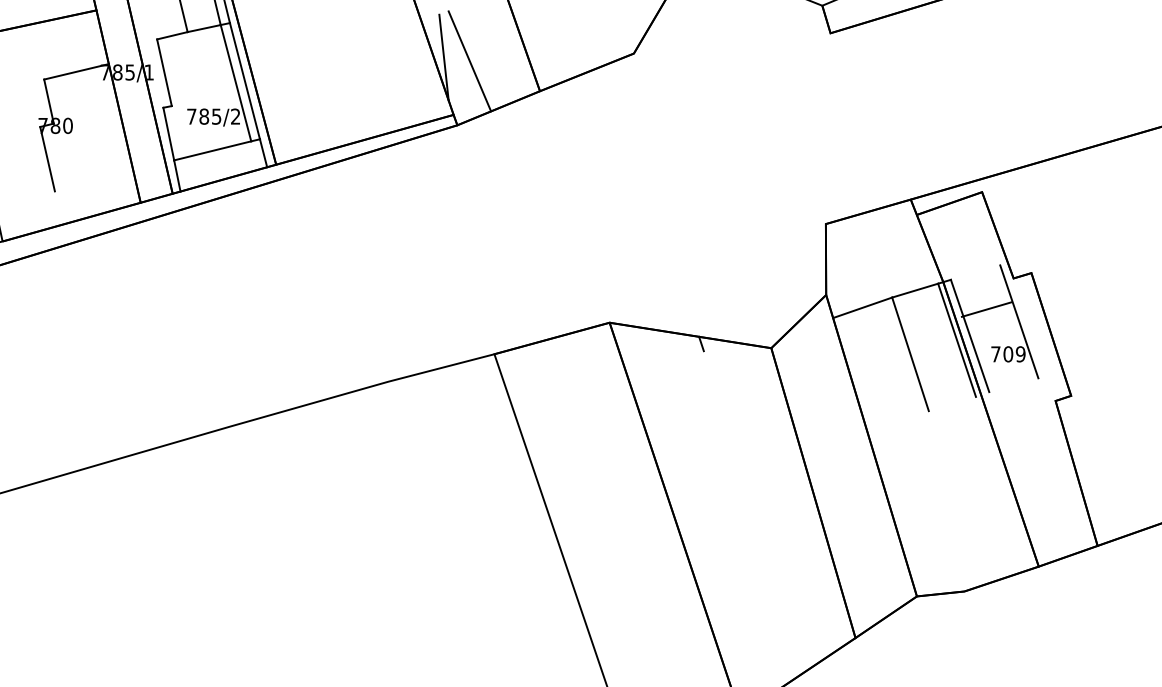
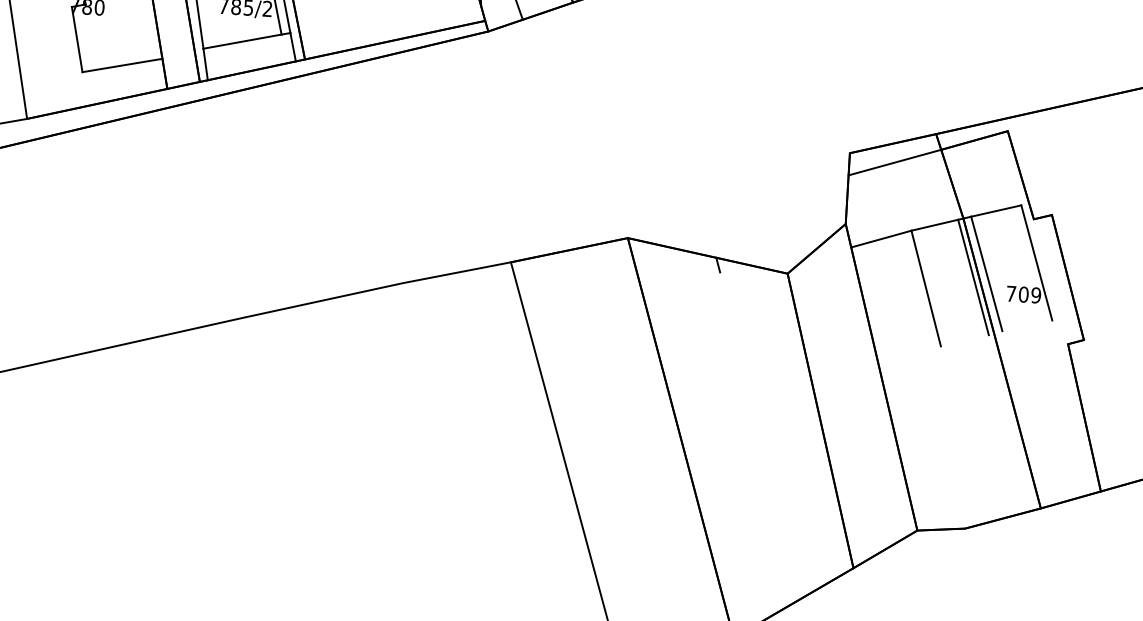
line: (93, 182) -> (121, 65), added
line: (871, 230) -> (895, 162), added
line: (986, 309) -> (996, 210), moved

